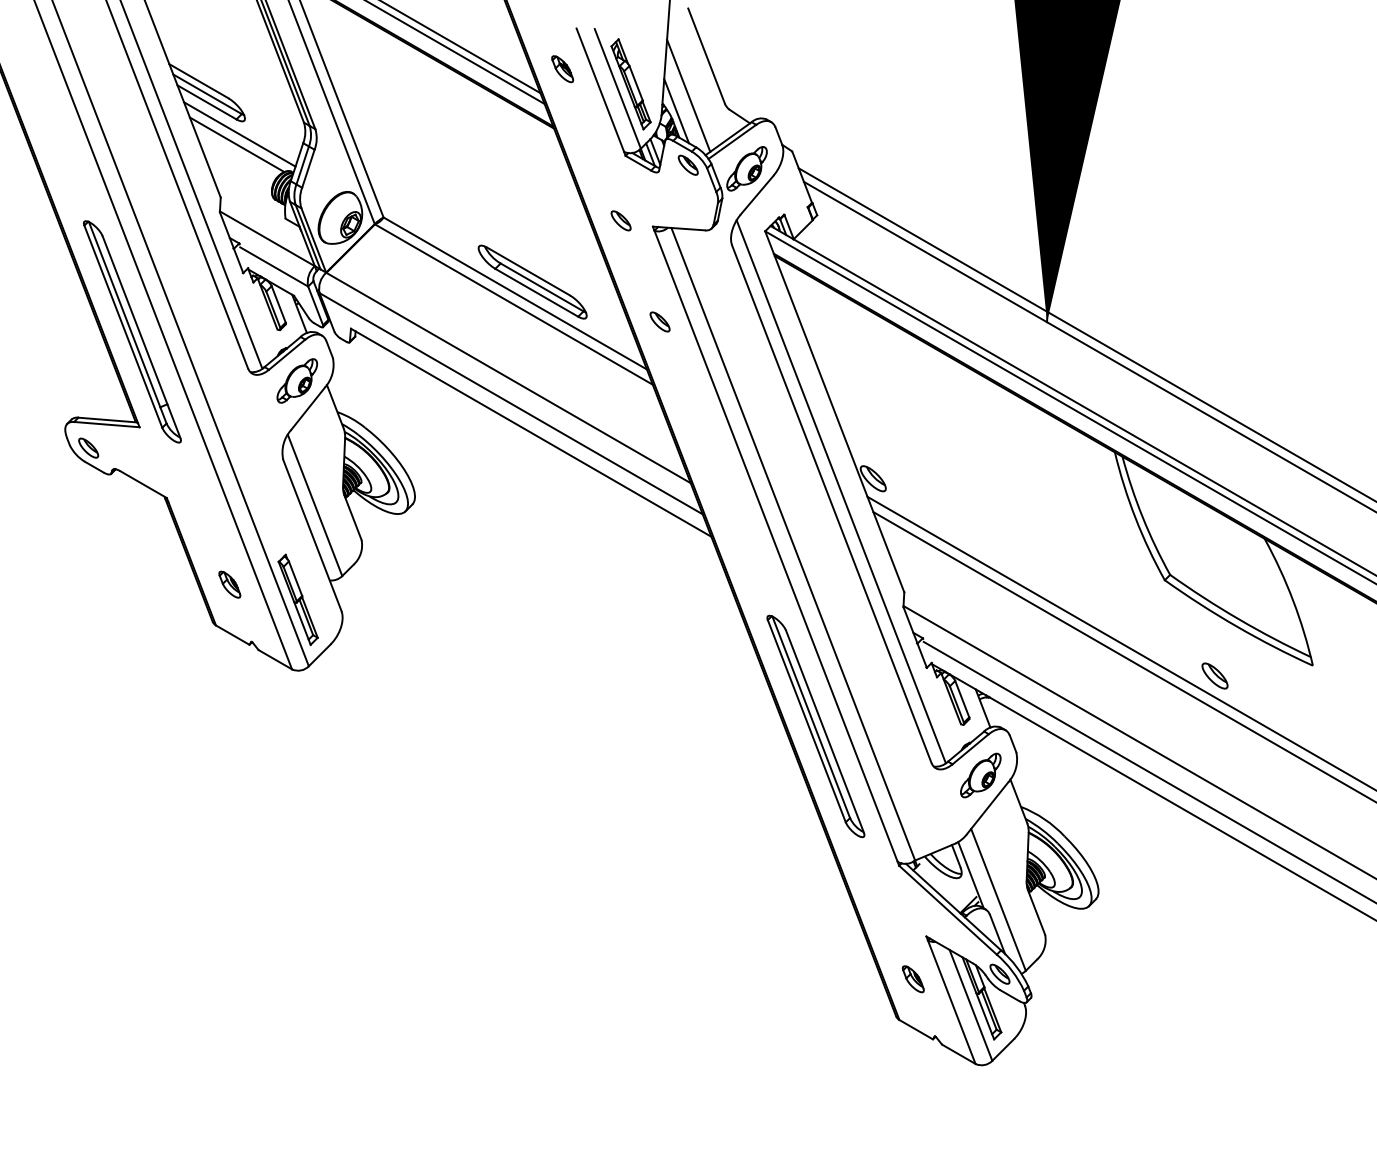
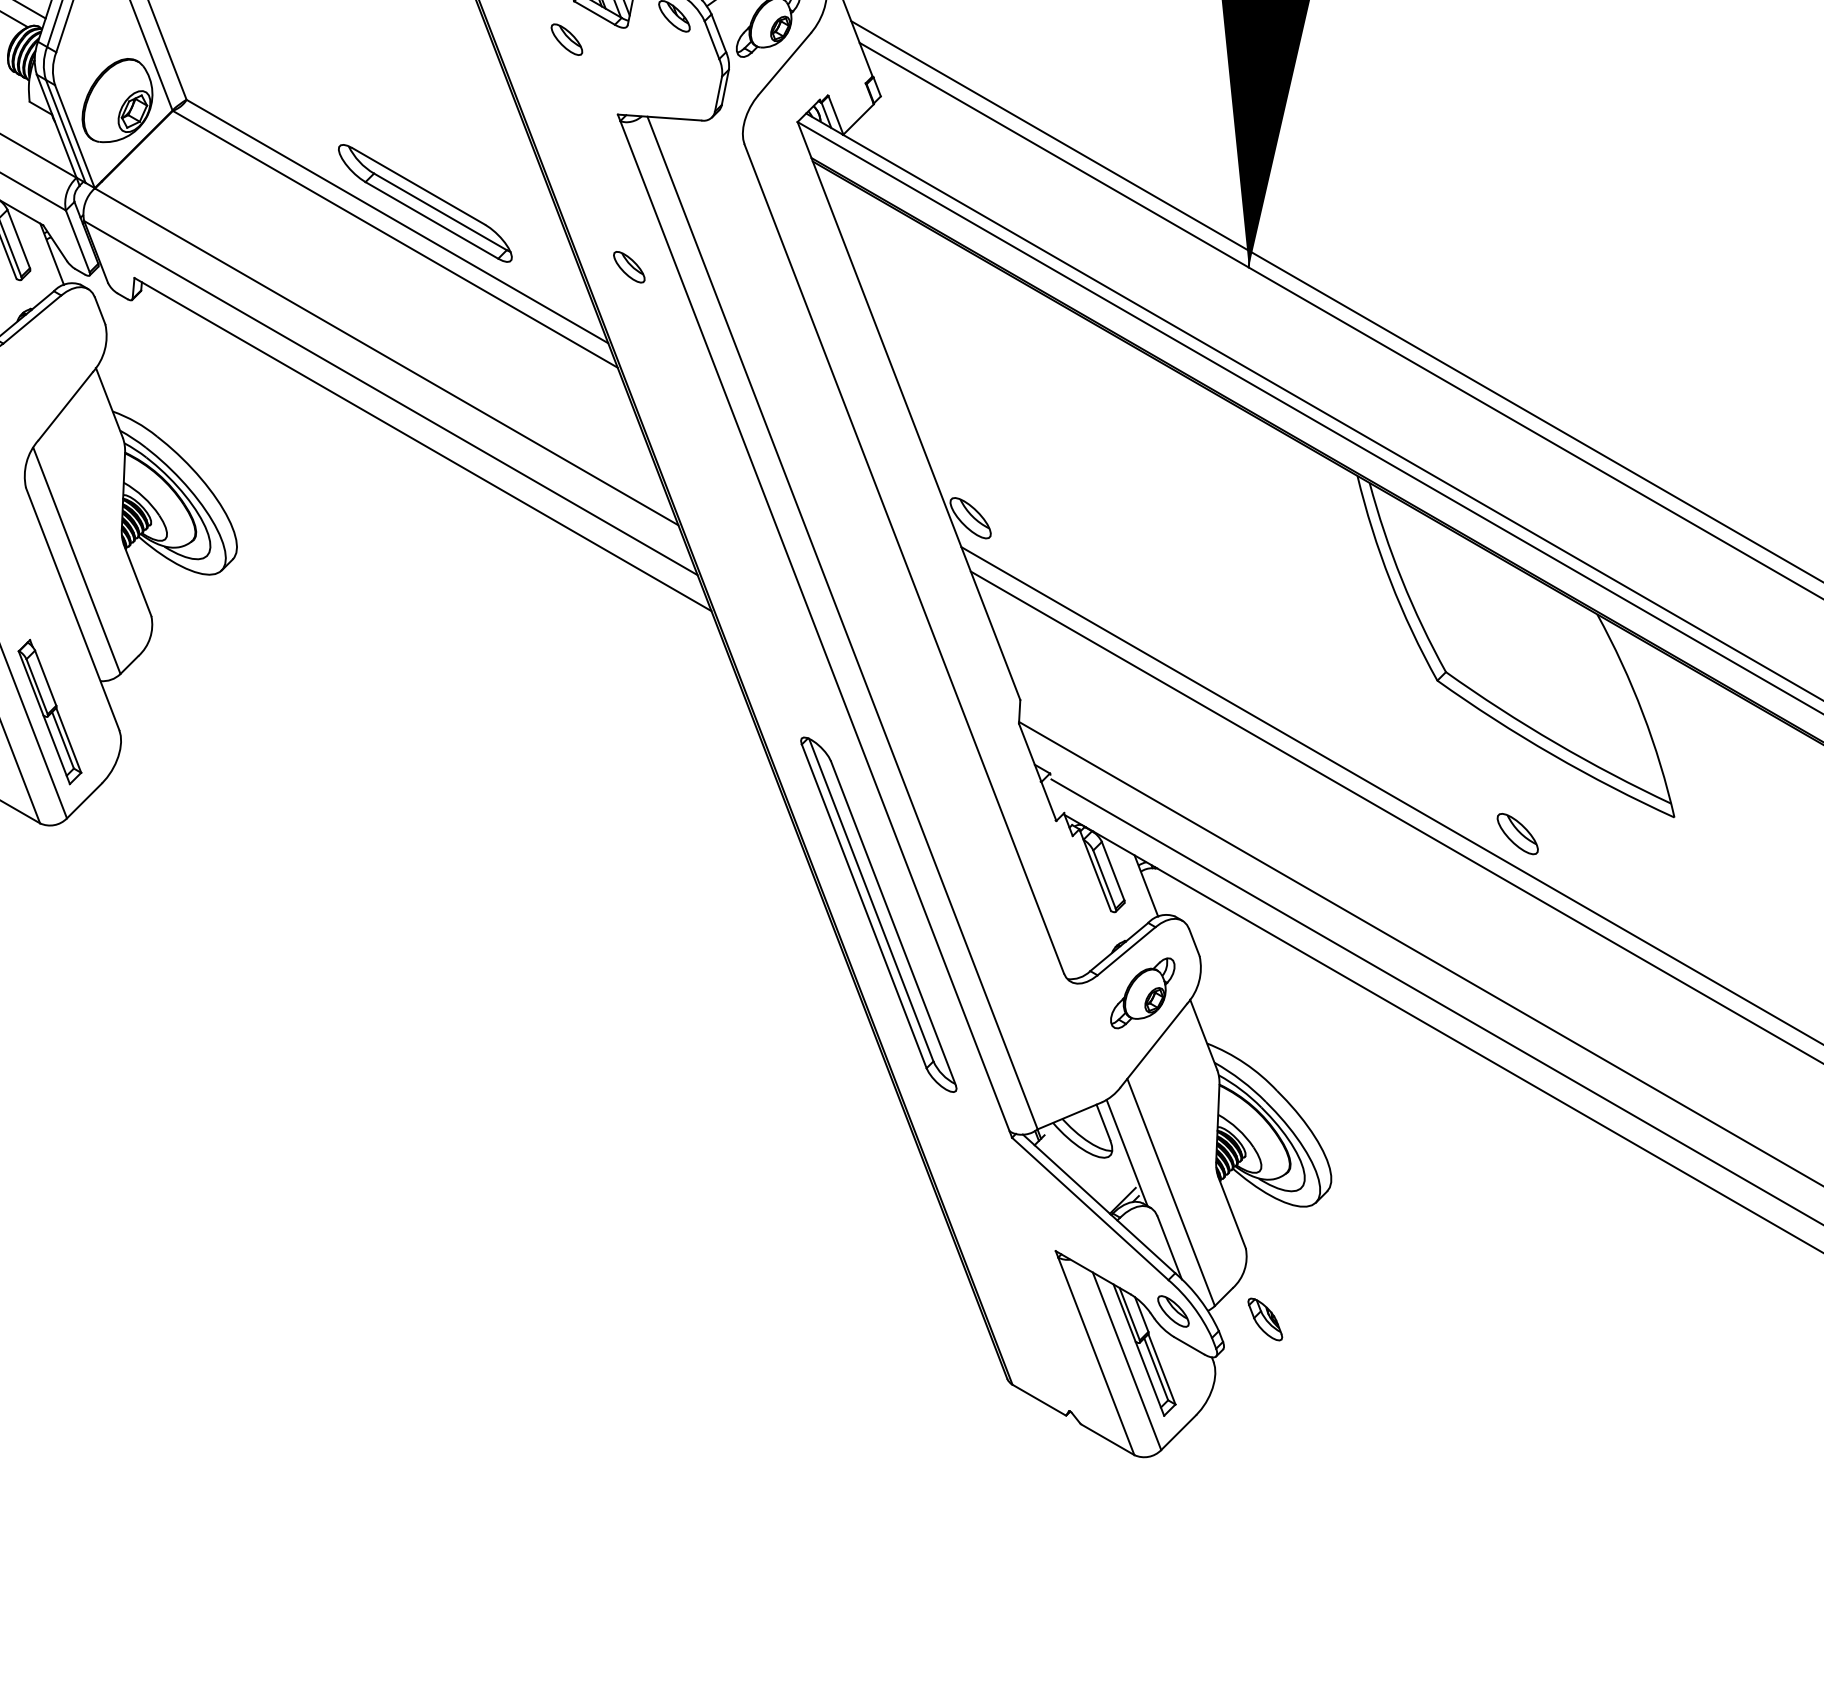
part: (620, 220) -> (565, 39), moved
part: (296, 380) -> (47, 360), removed
line: (840, 491) -> (918, 538), removed
part: (912, 979) -> (1263, 1319), moved

